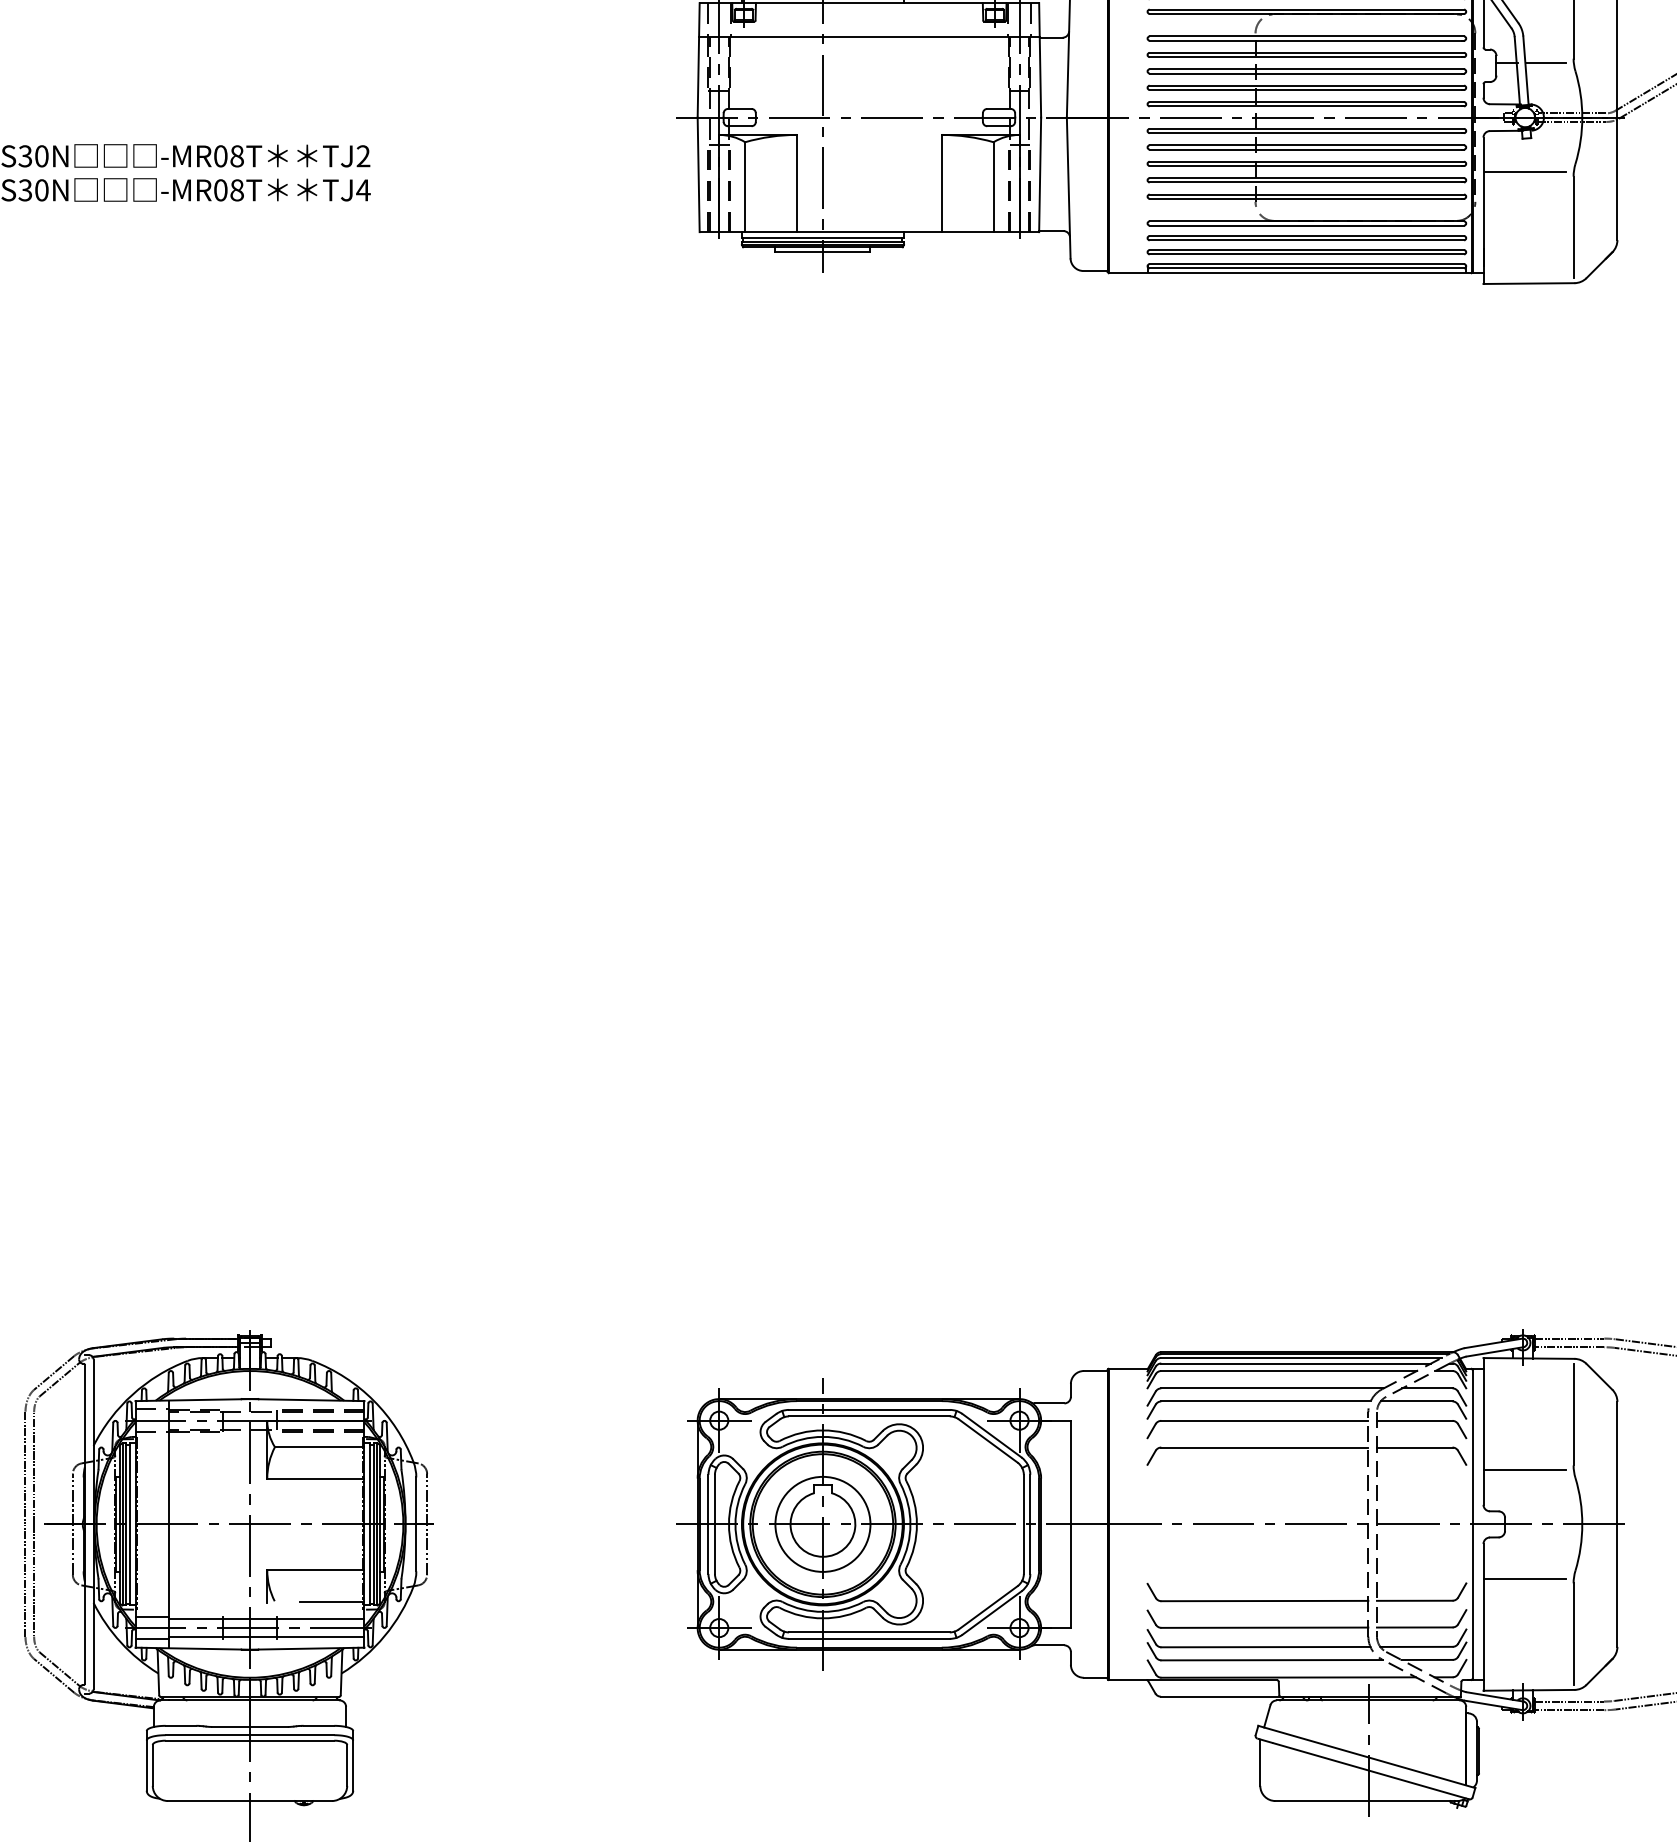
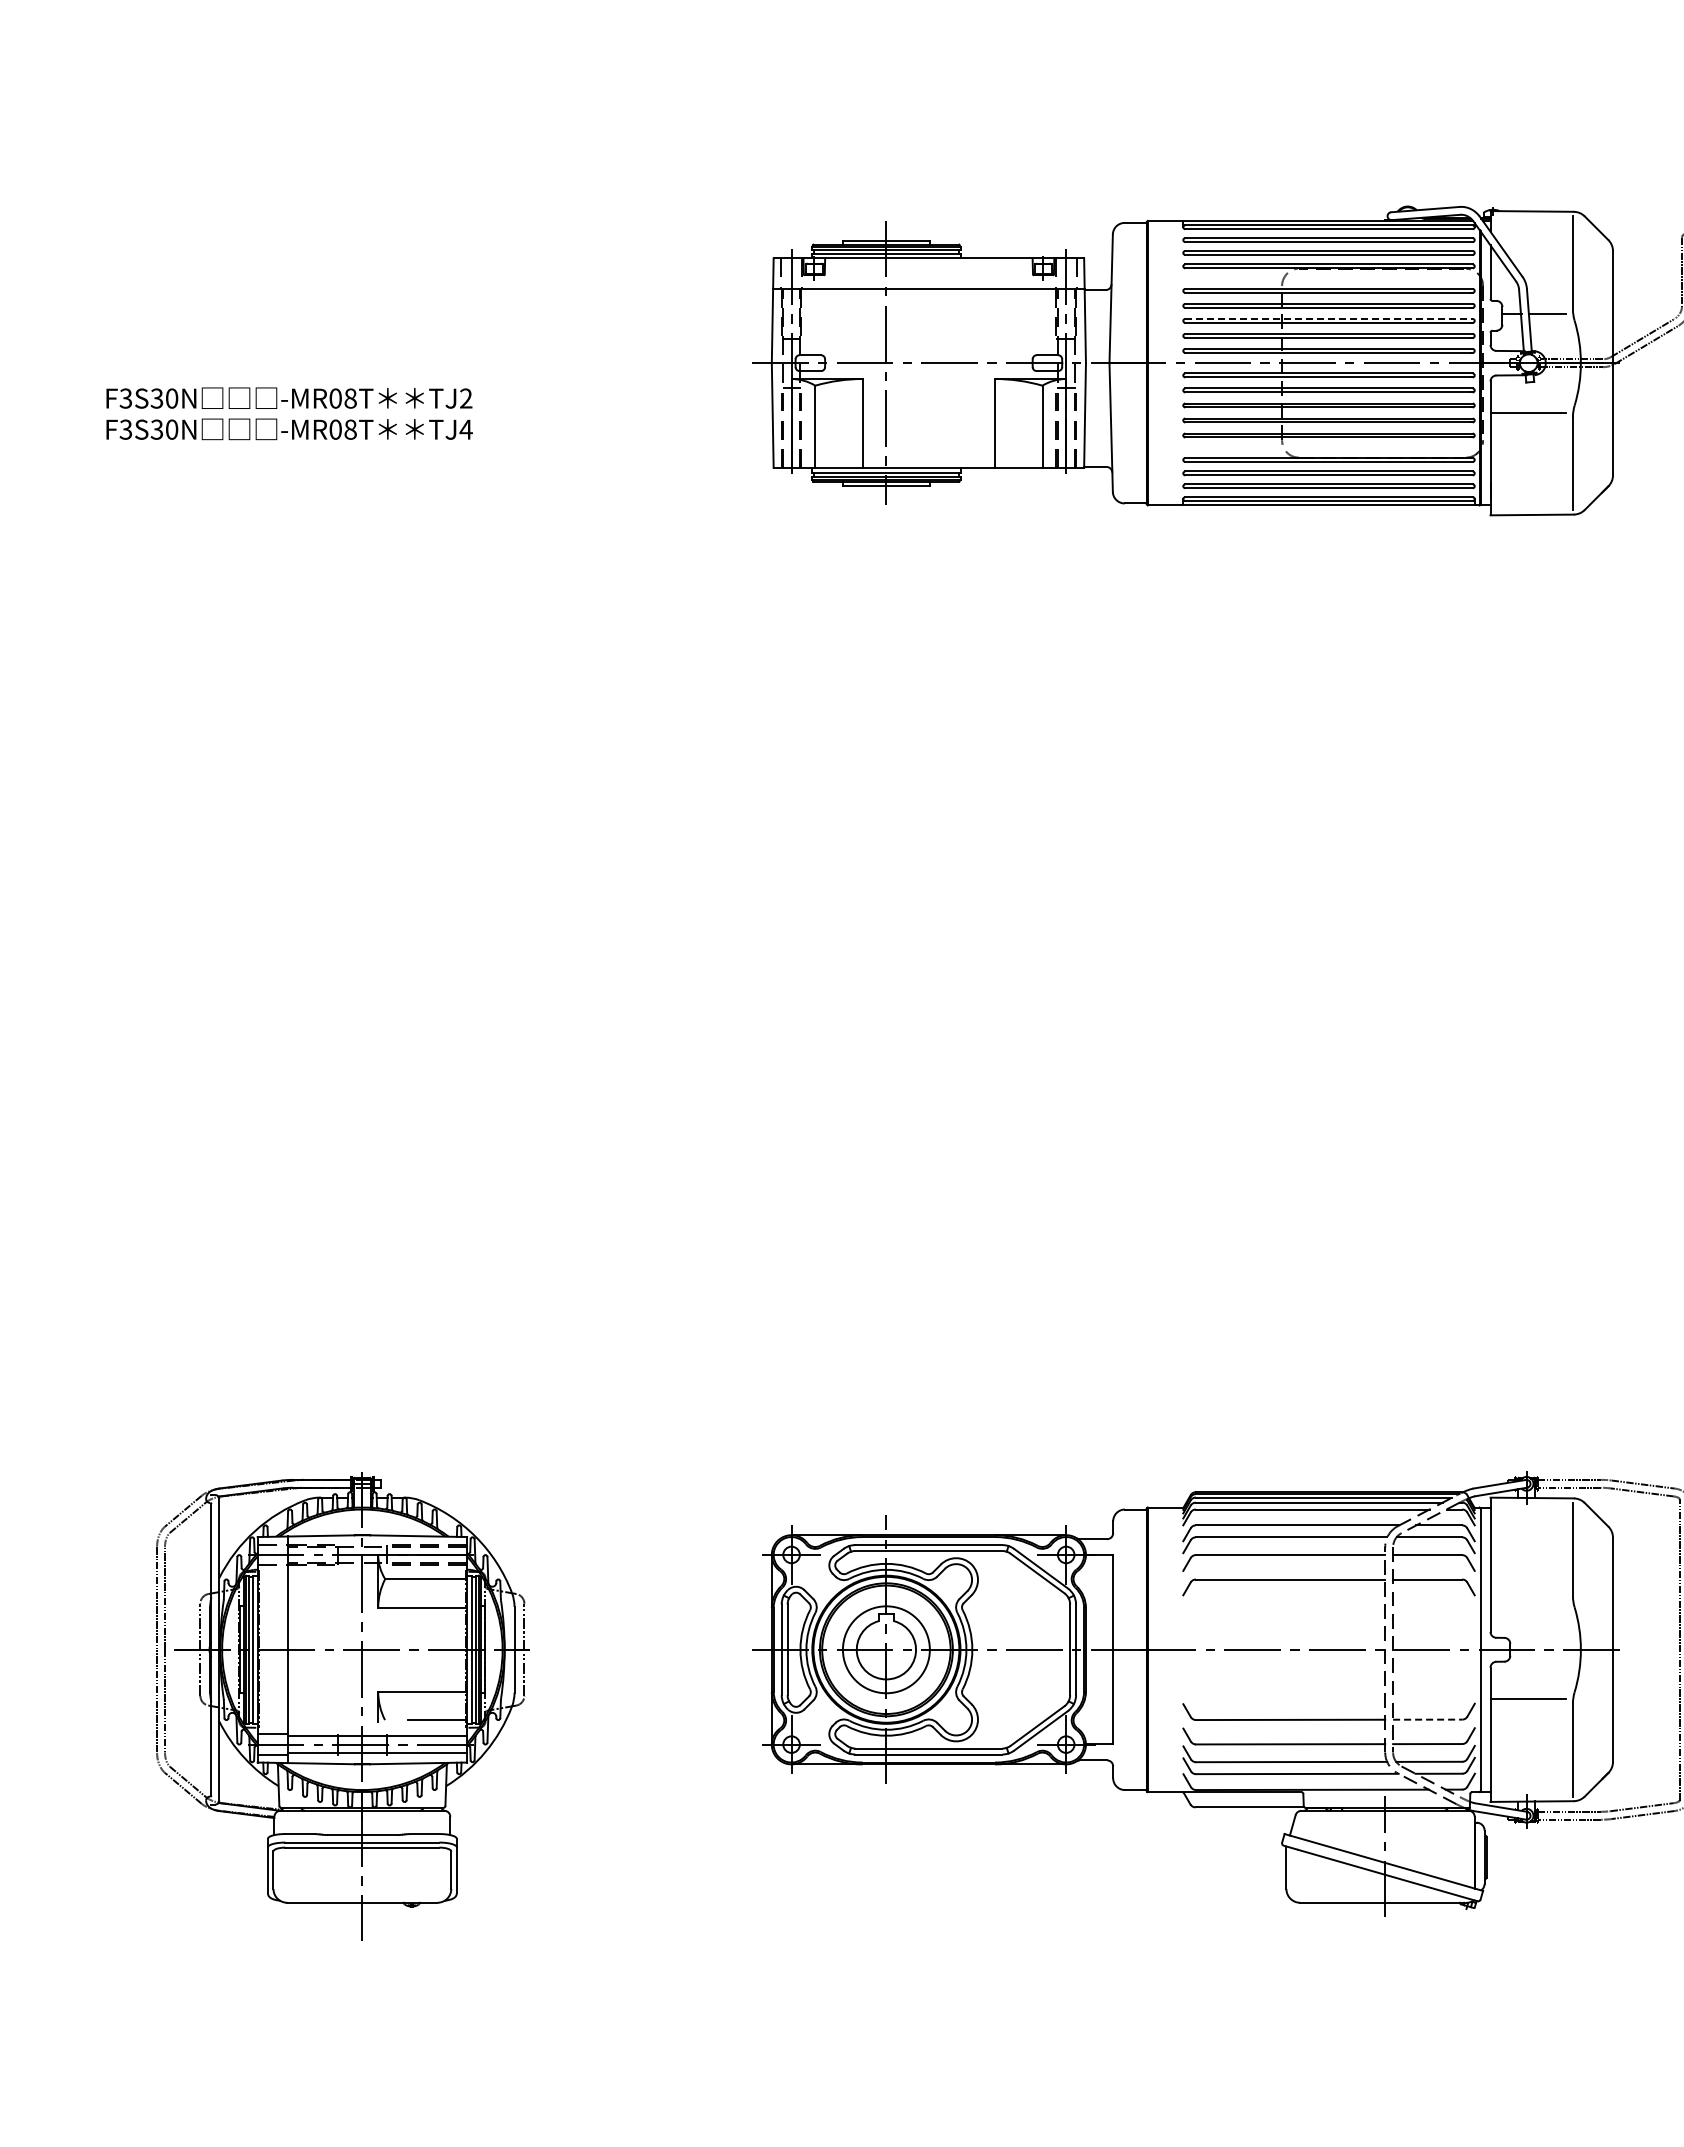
line: (1307, 68) -> (1329, 318), solid -> dashed
line: (1525, 1470) -> (1528, 1600), removed
line: (1414, 1600) -> (1427, 1719), solid -> dashed

